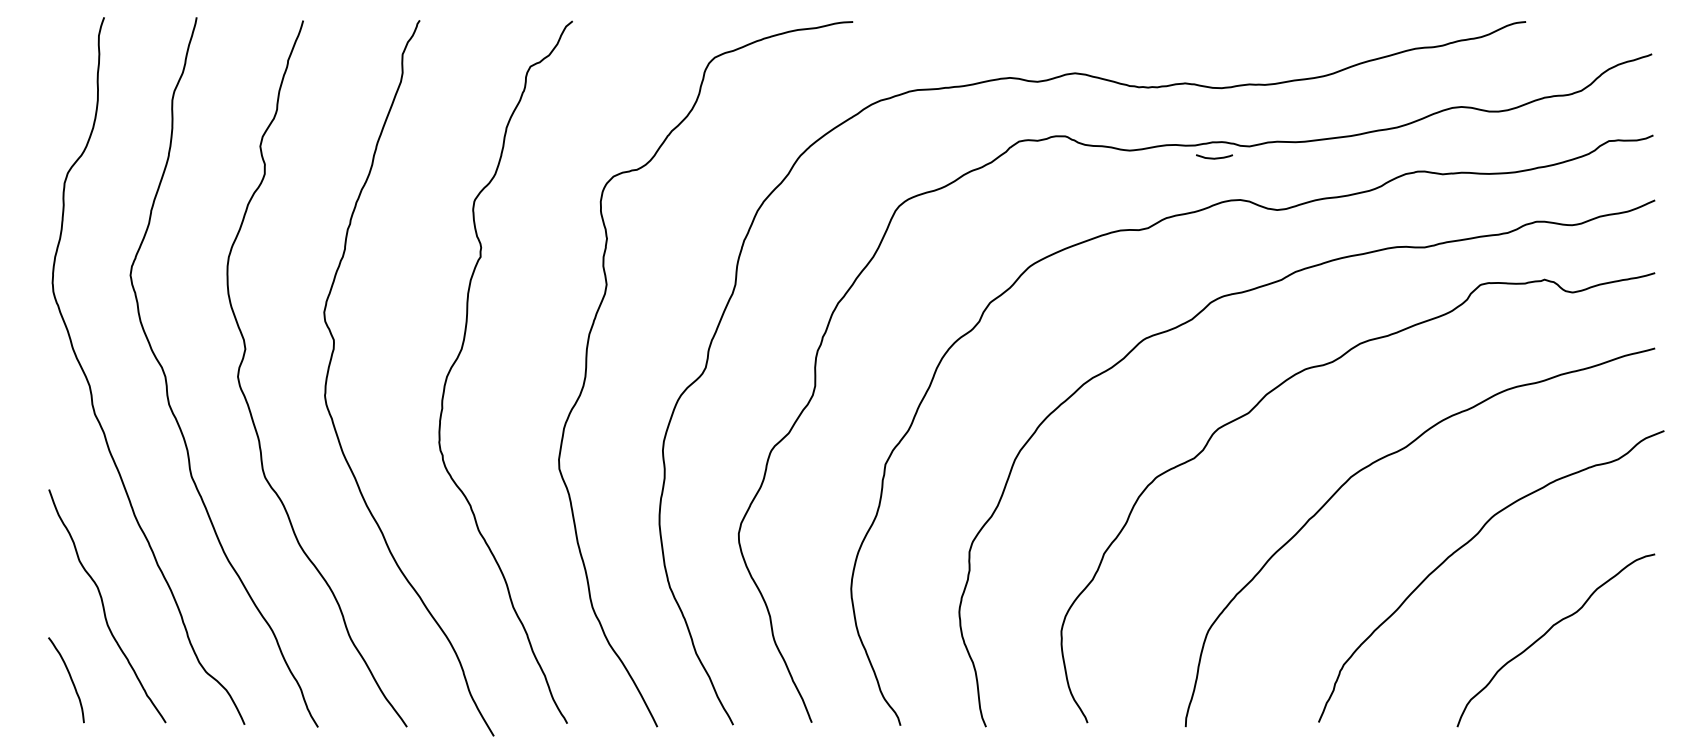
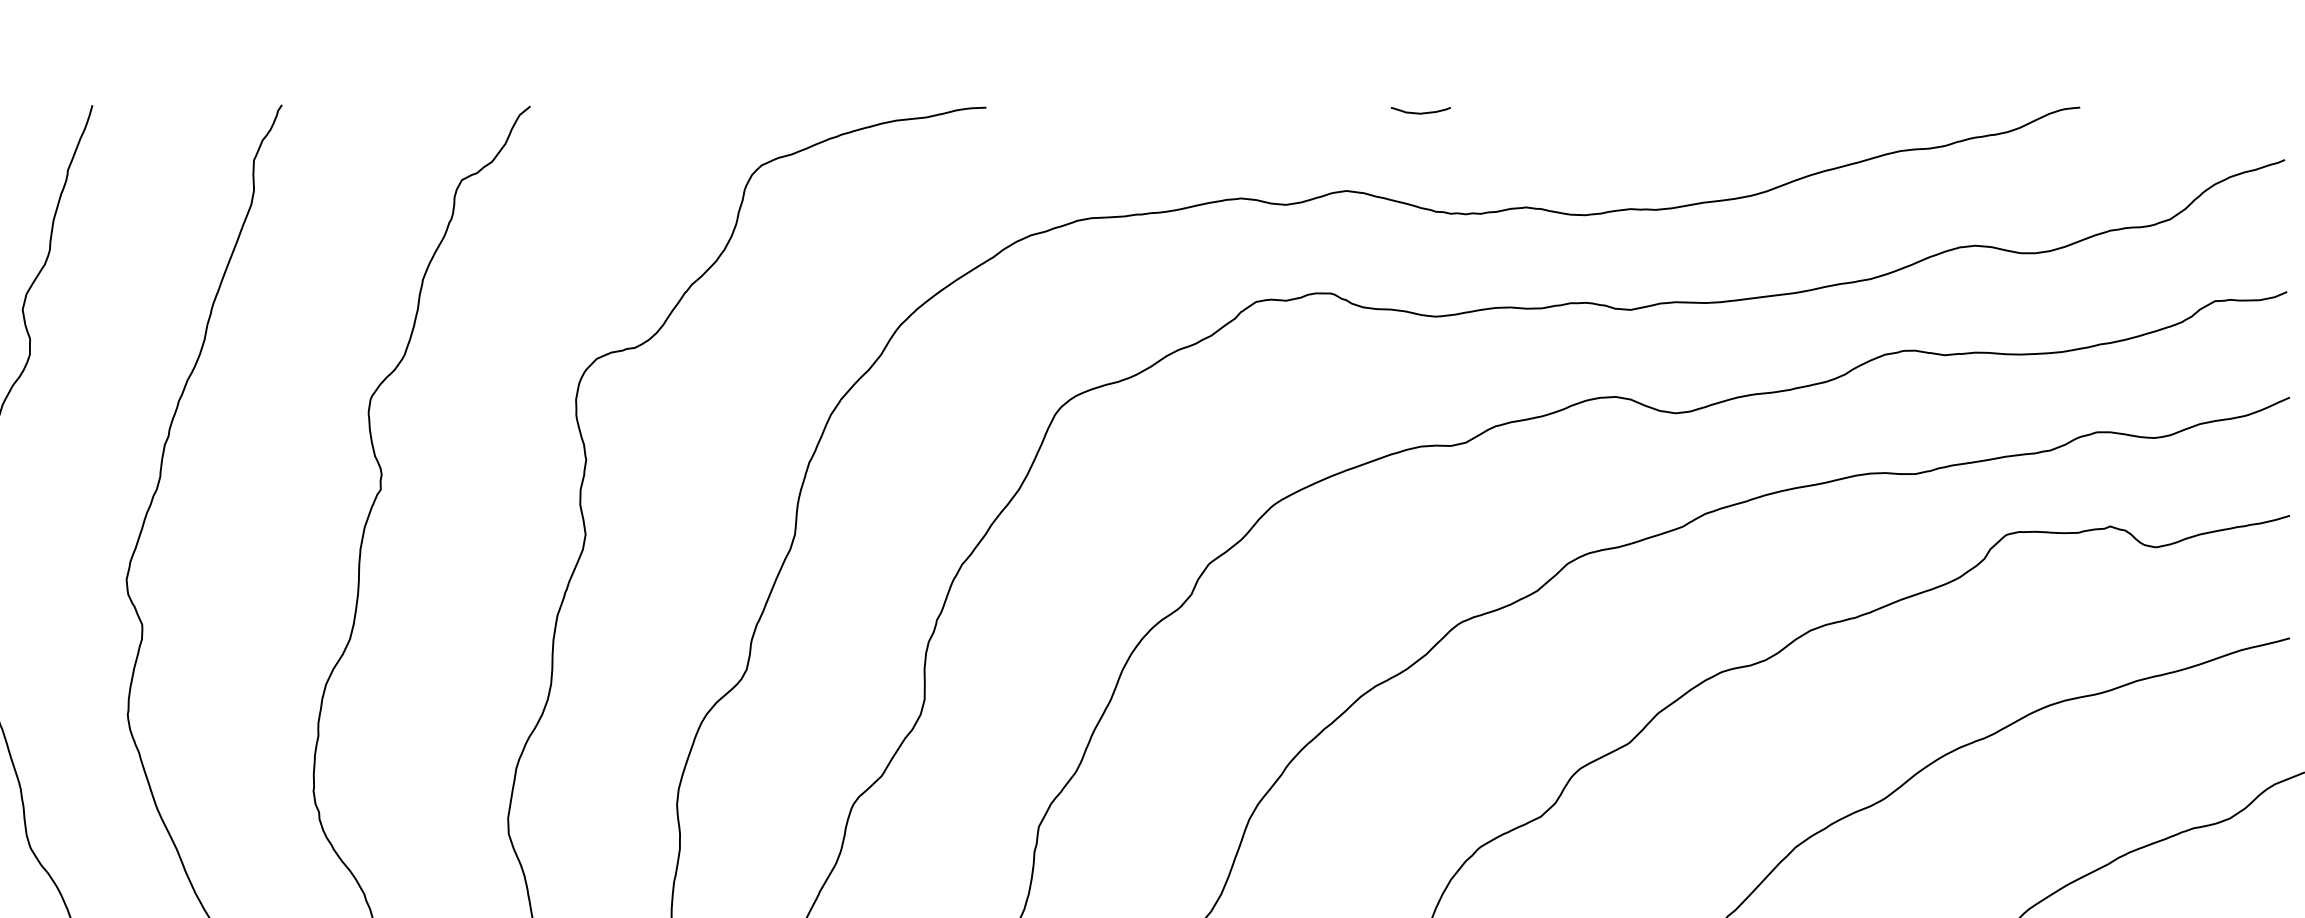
curve: (1214, 157) -> (1420, 111), moved

